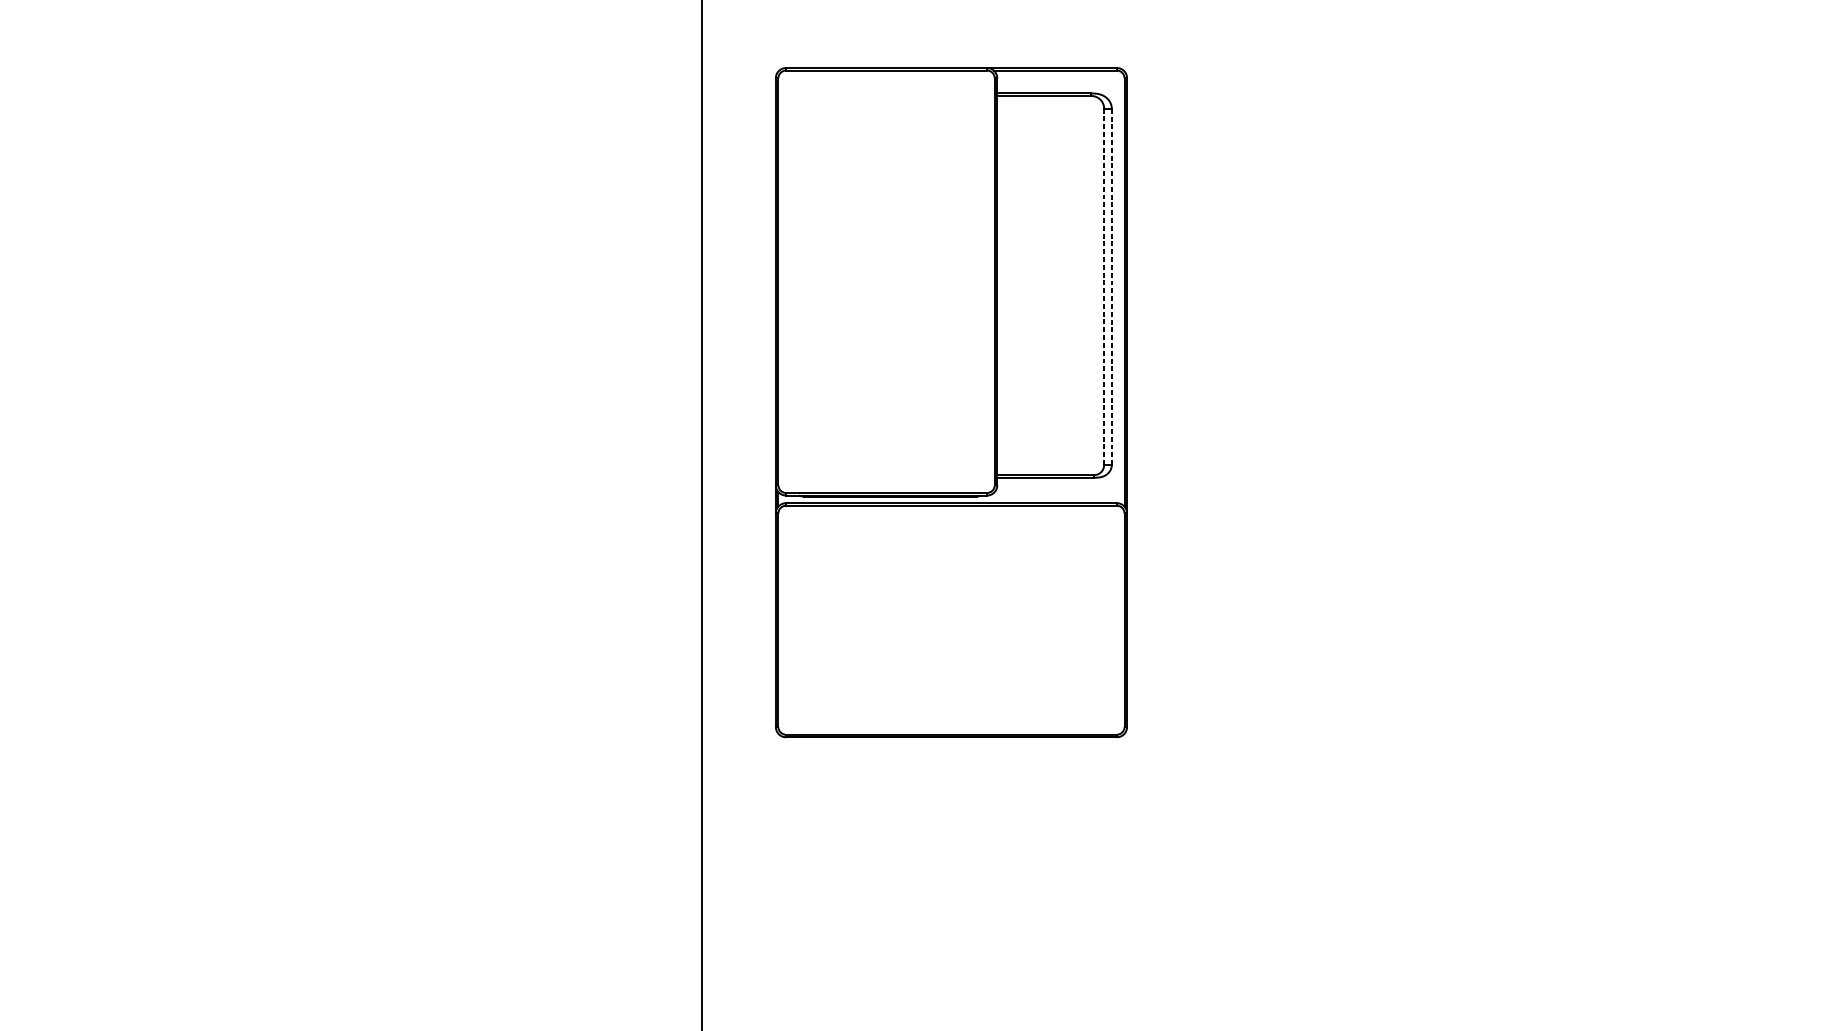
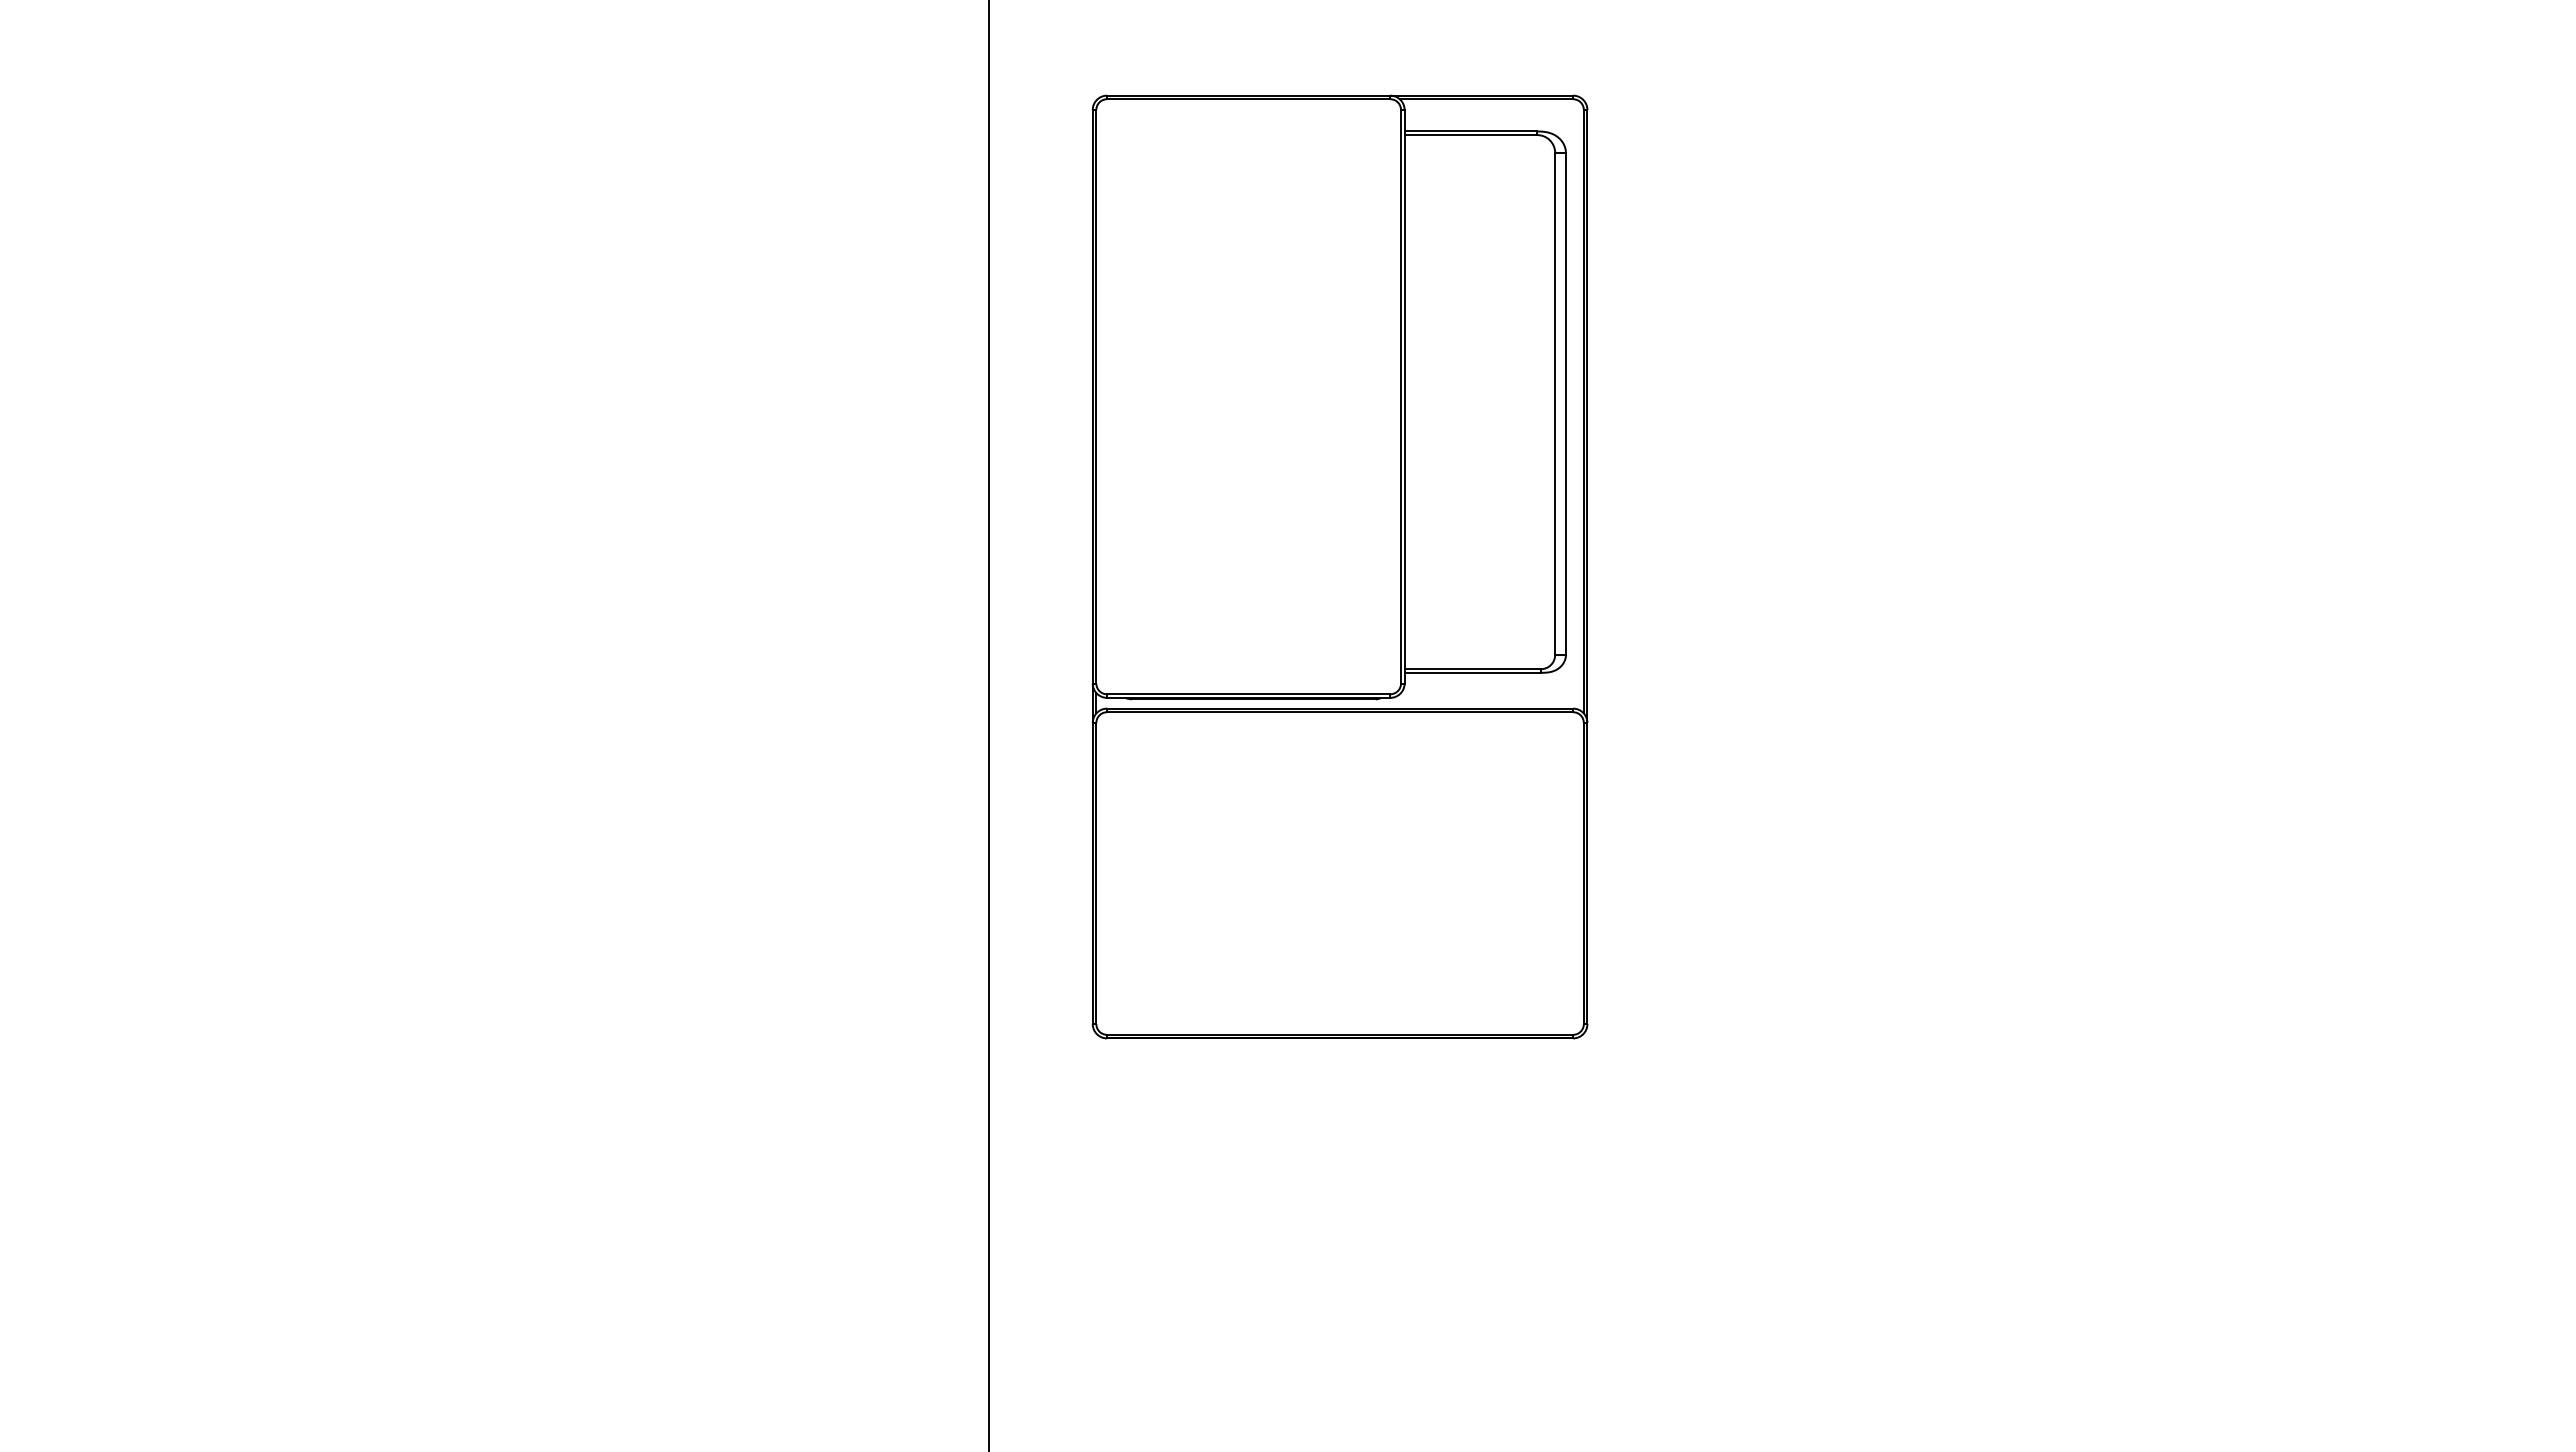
line: (1104, 286) -> (1555, 403), dashed -> solid
line: (1111, 286) -> (1565, 403), dashed -> solid

